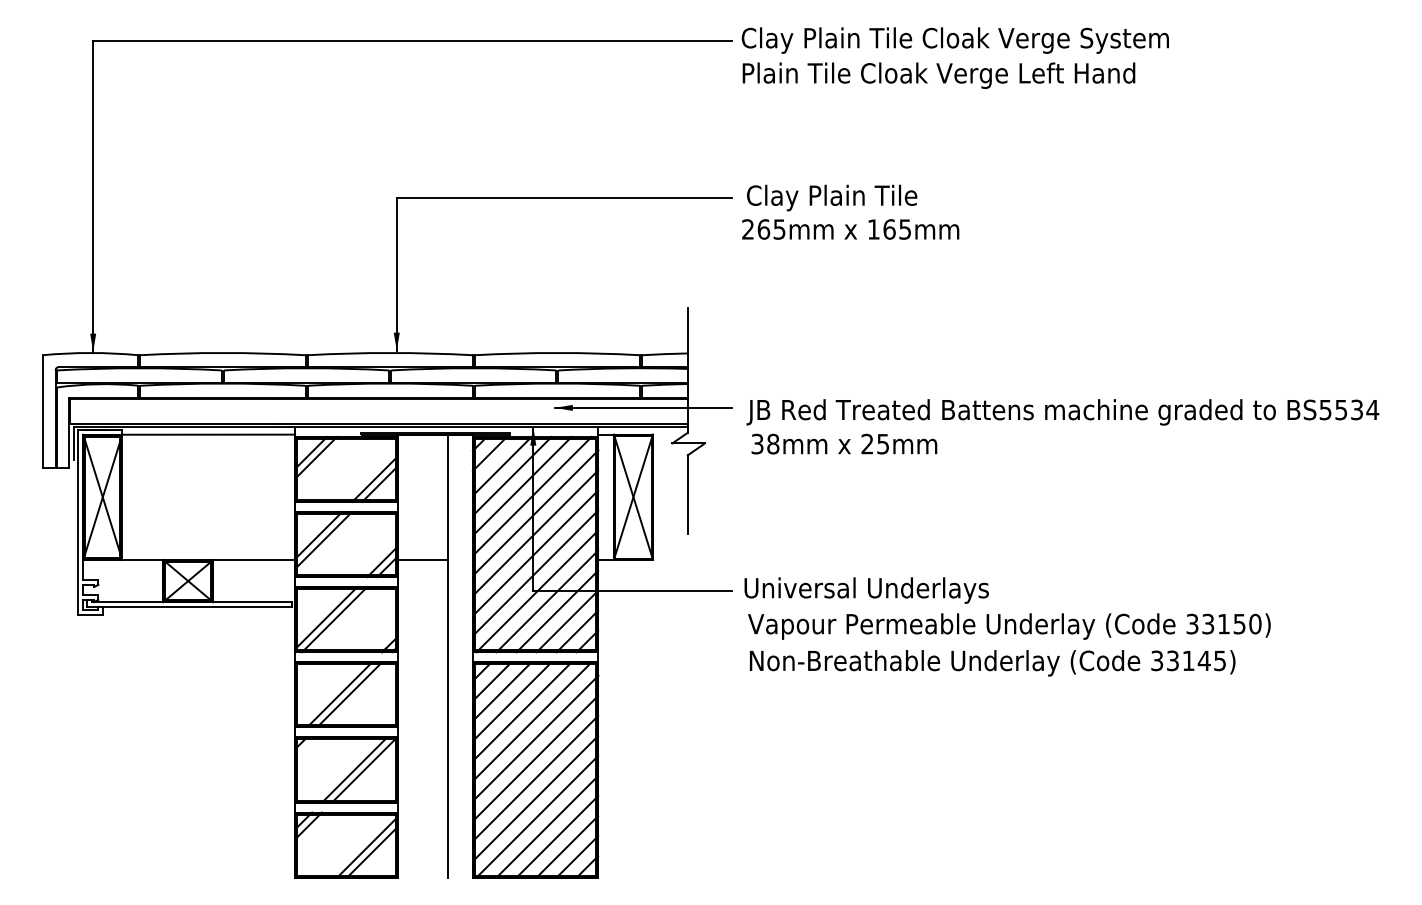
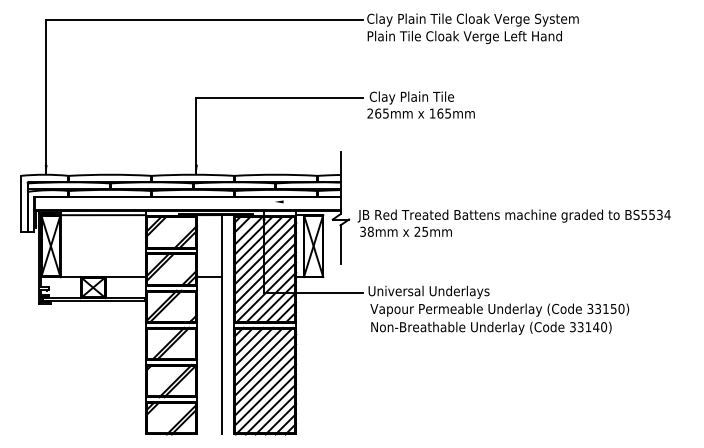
line: (643, 407) -> (318, 201), removed
text: (1061, 425) -> (513, 222), moved
text: (1221, 661) -> (604, 327), 33145) -> 33140)

